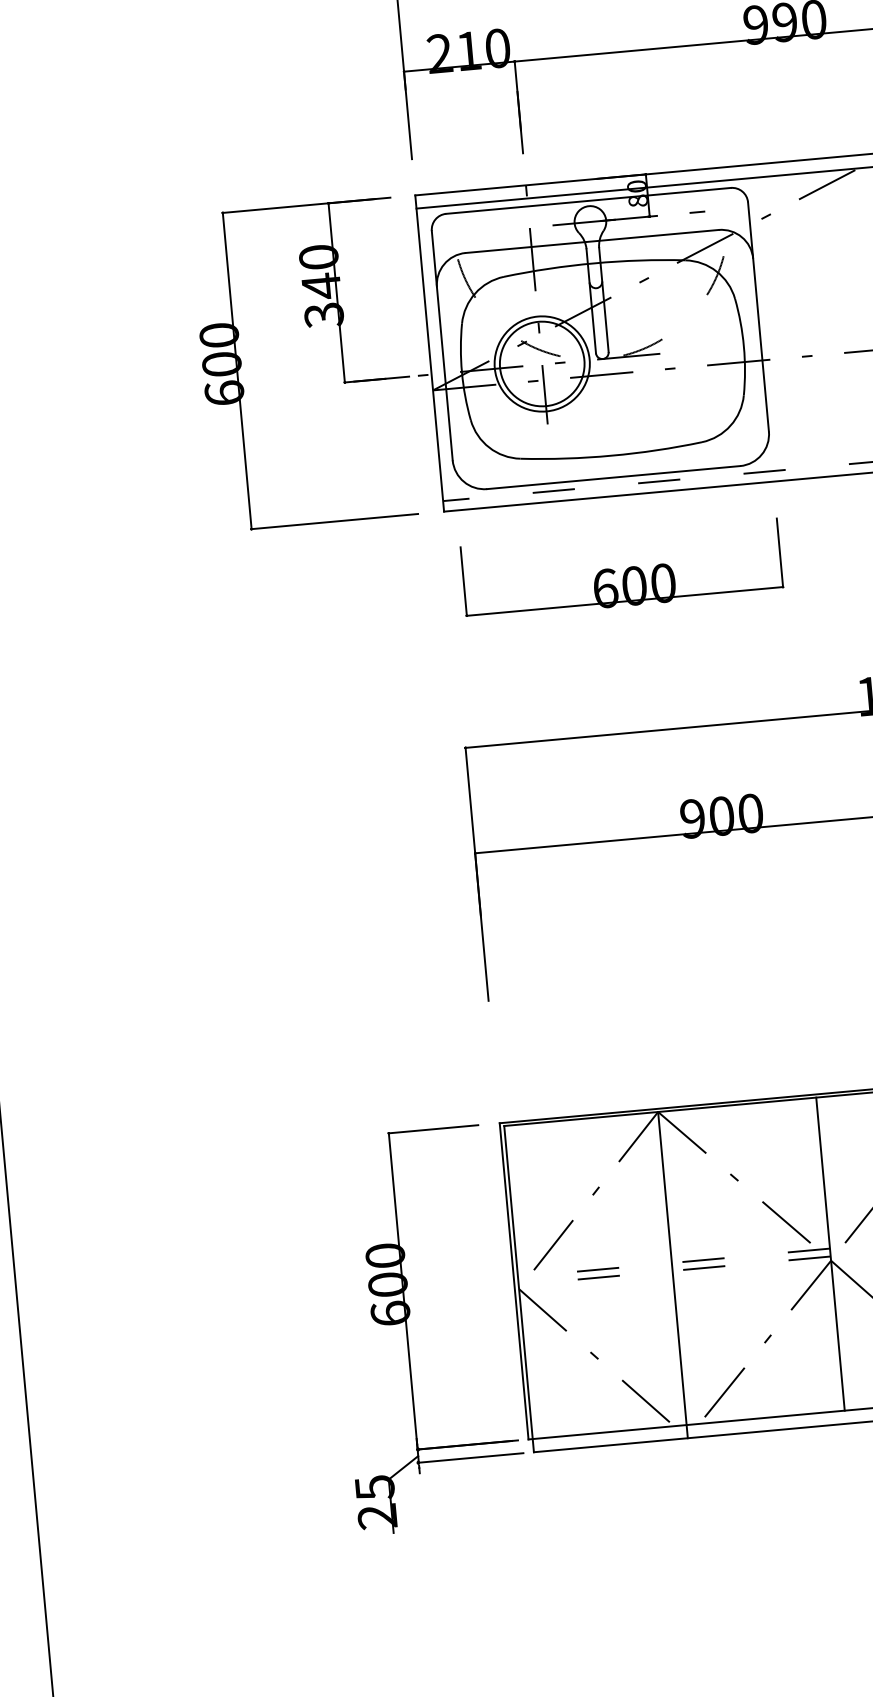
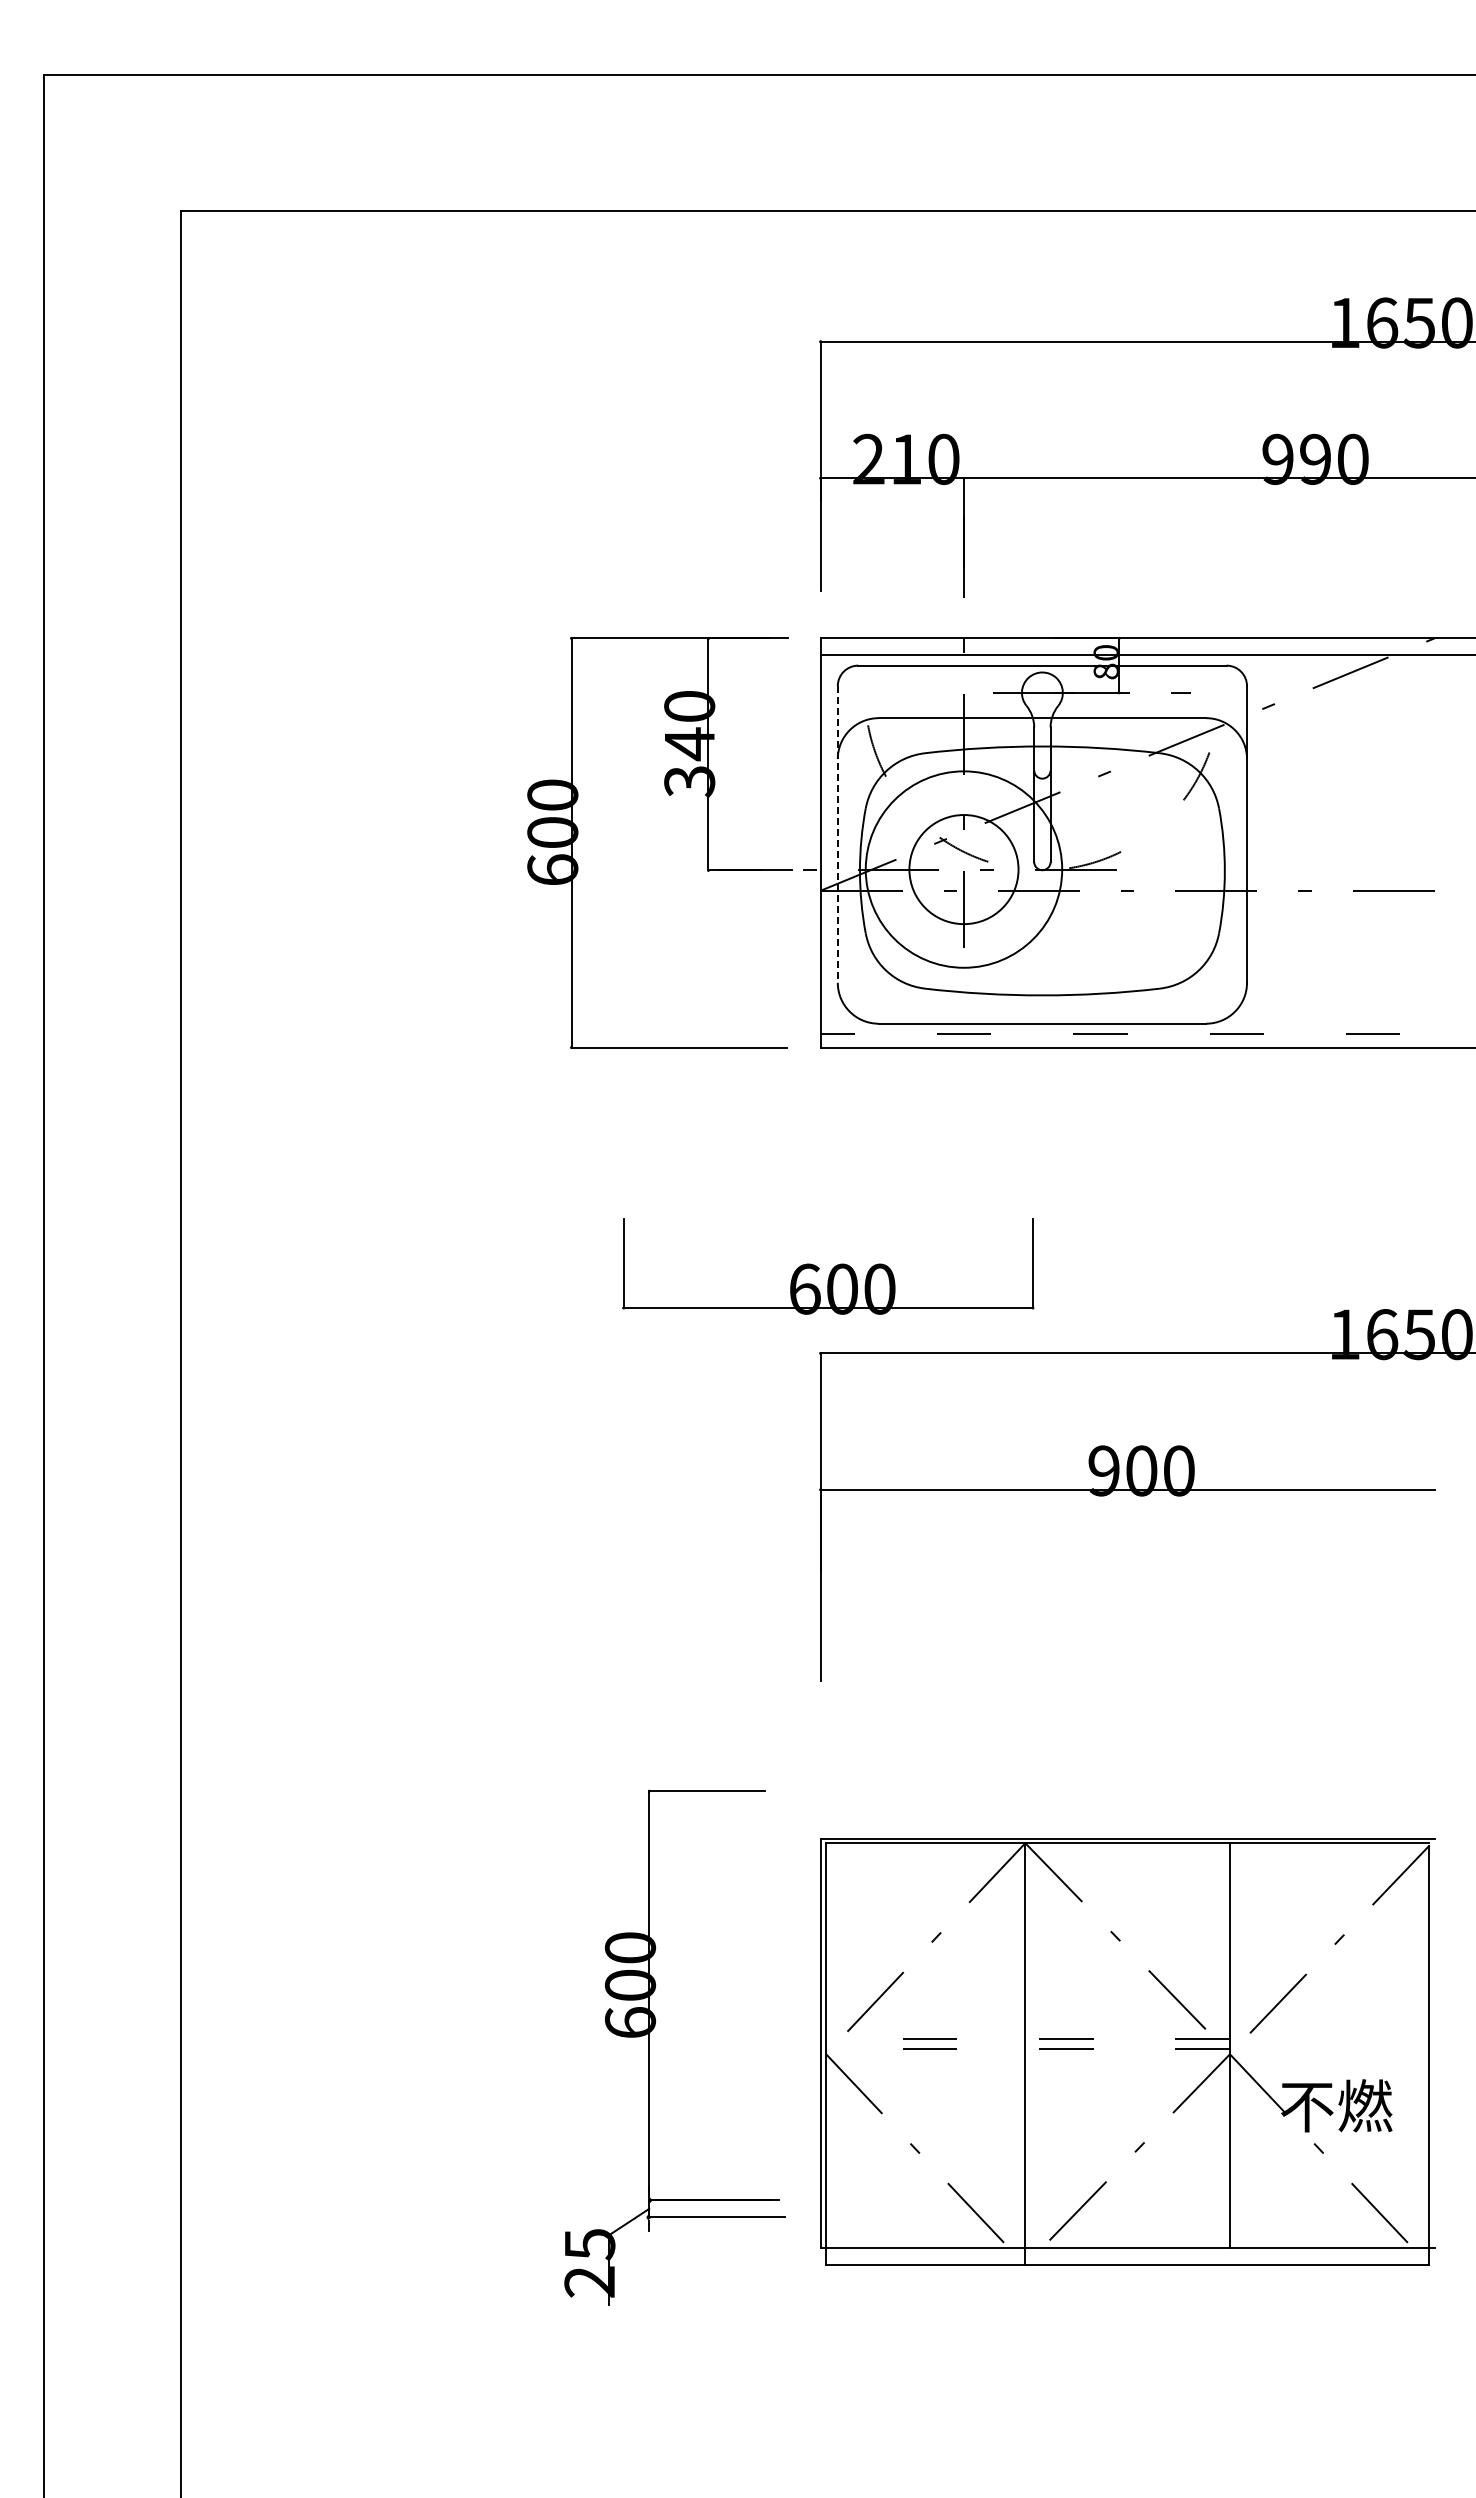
line: (442, 345) -> (837, 834), solid -> dashed
circle: (541, 363) -> (963, 869), size x1.6
part: (622, 569) -> (828, 1266), moved
part: (407, 1331) -> (649, 2047), moved

